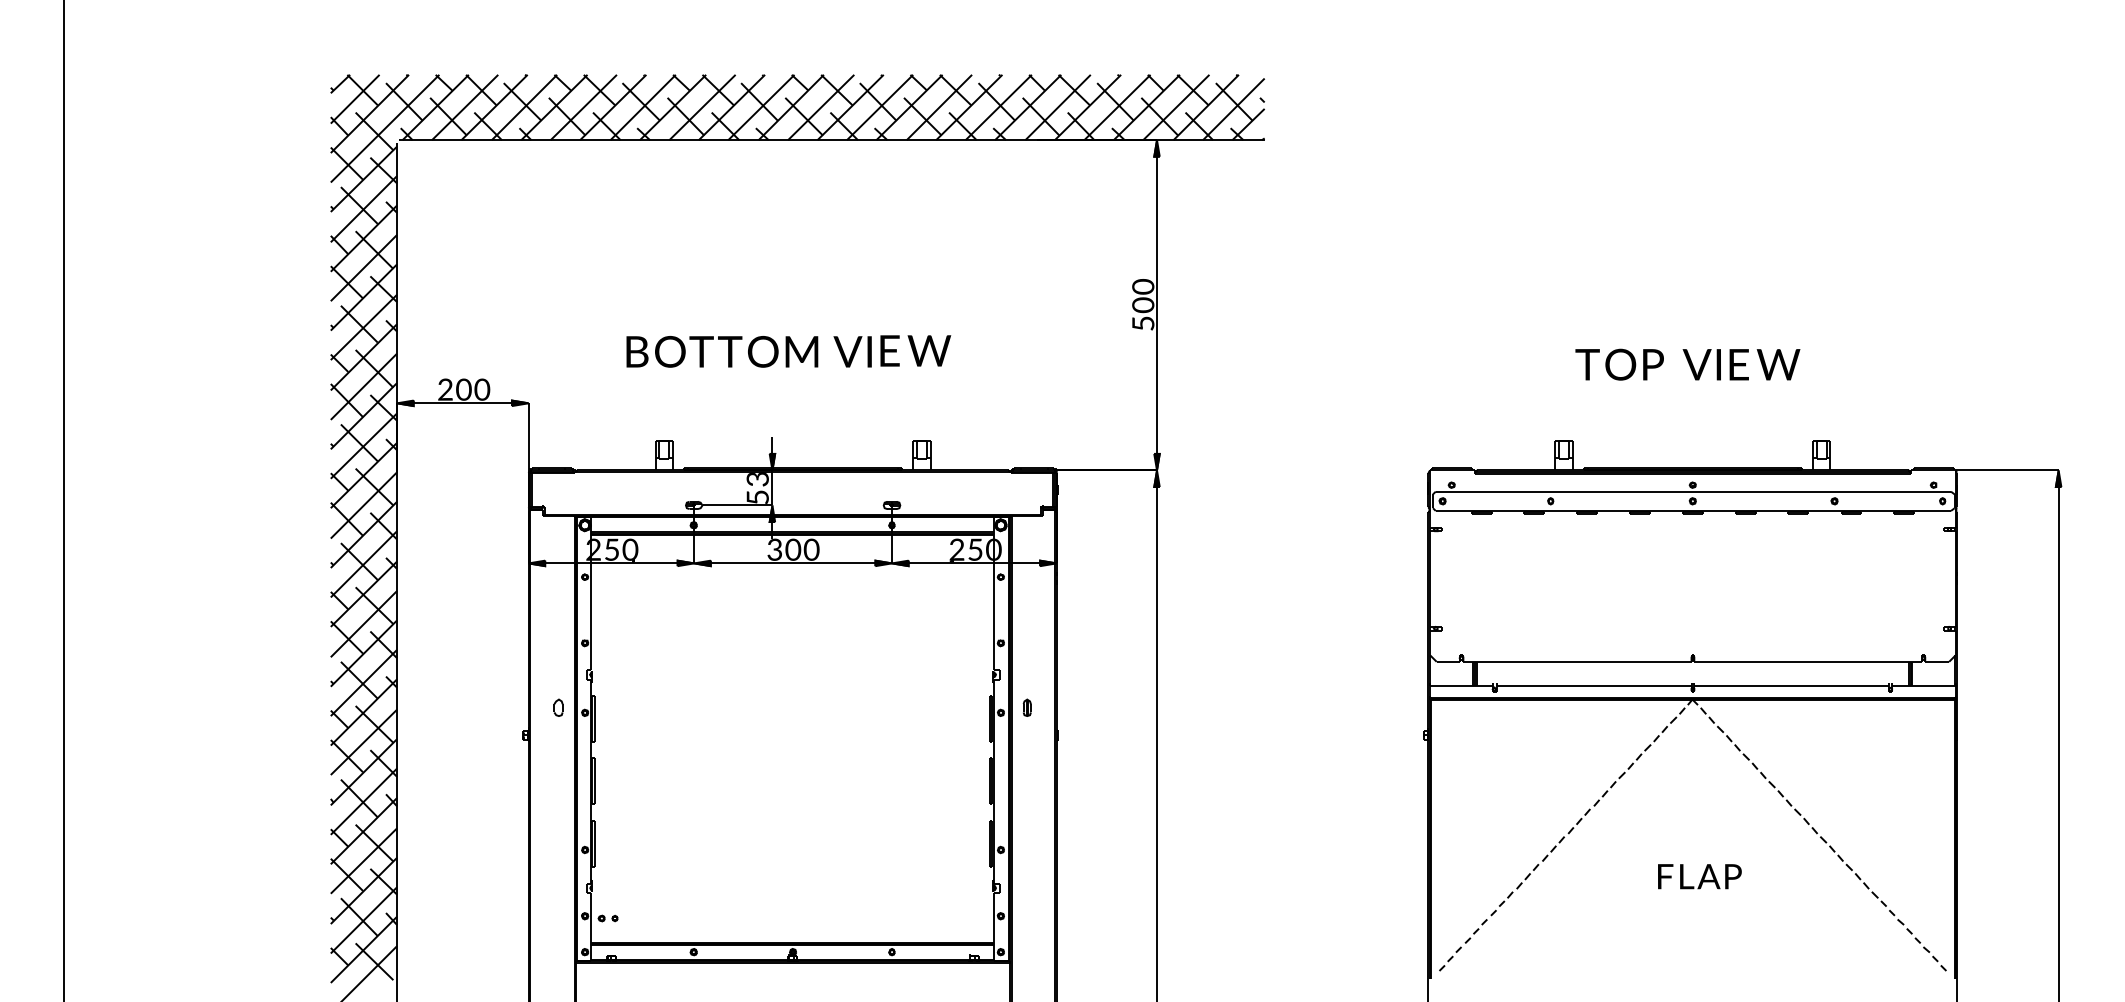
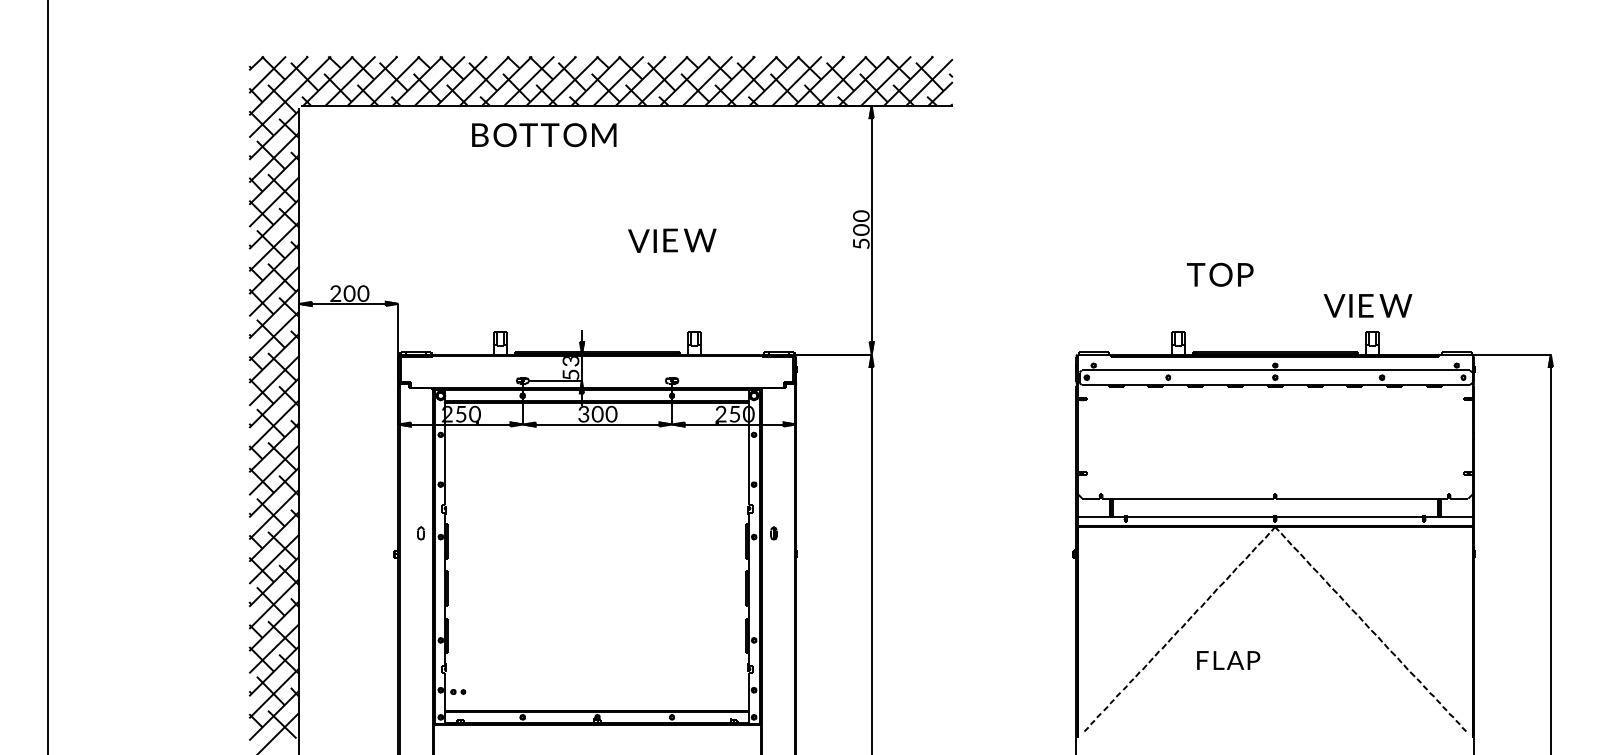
text: (892, 350) -> (672, 240), moved
text: (722, 352) -> (544, 135), moved
text: (1740, 364) -> (1367, 305), moved
text: (1699, 876) -> (1228, 660), moved

